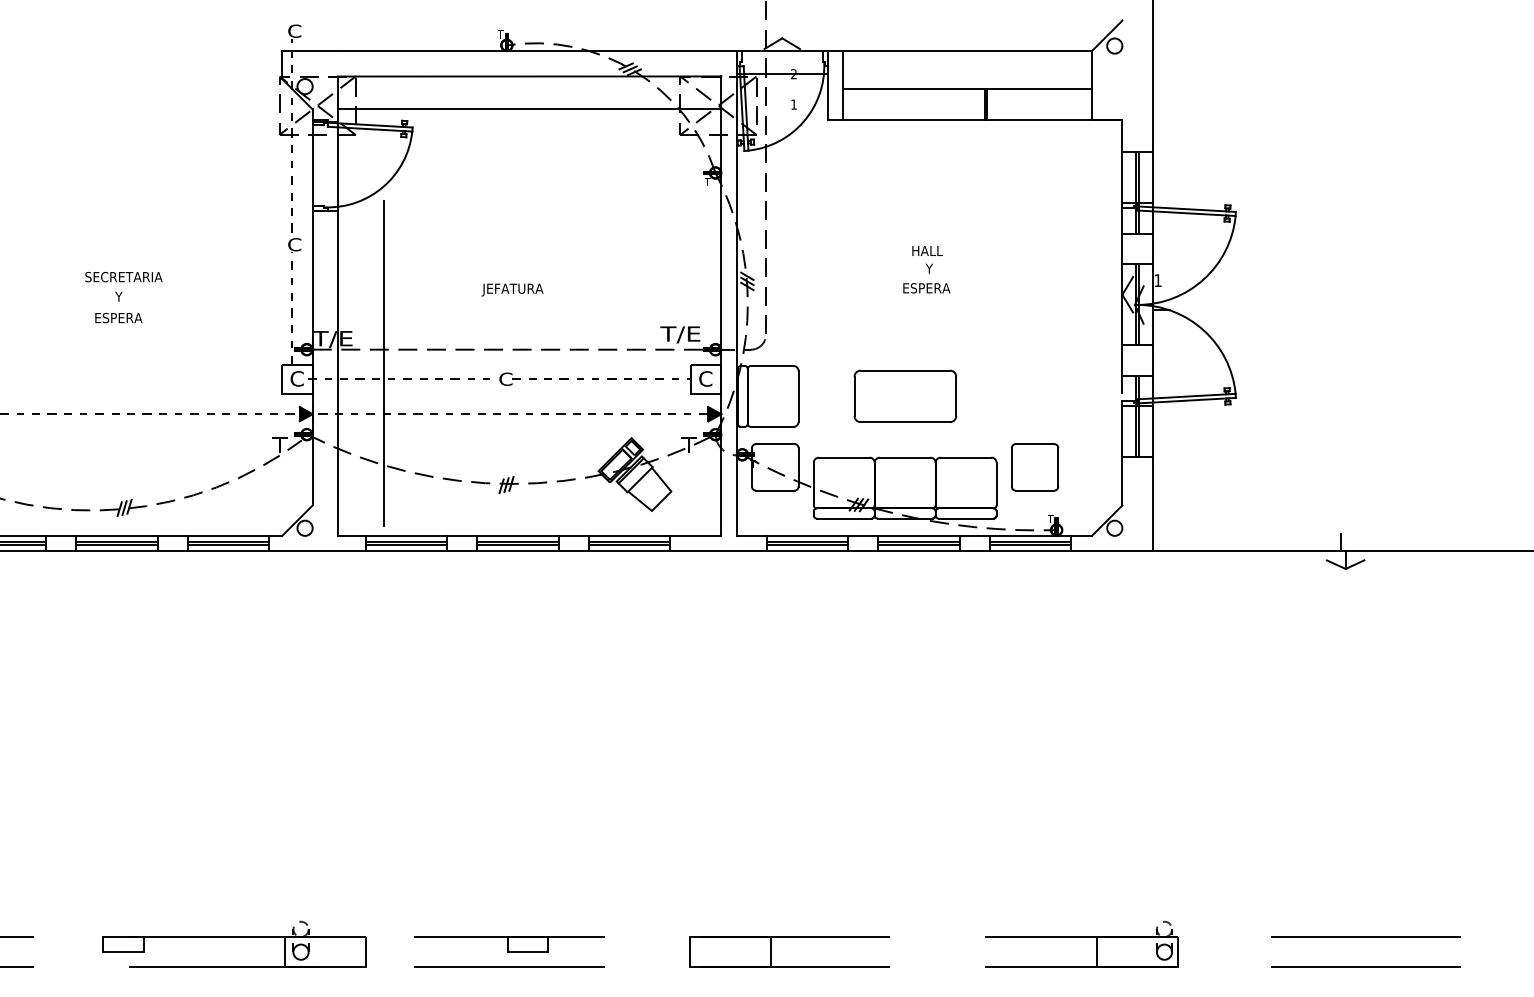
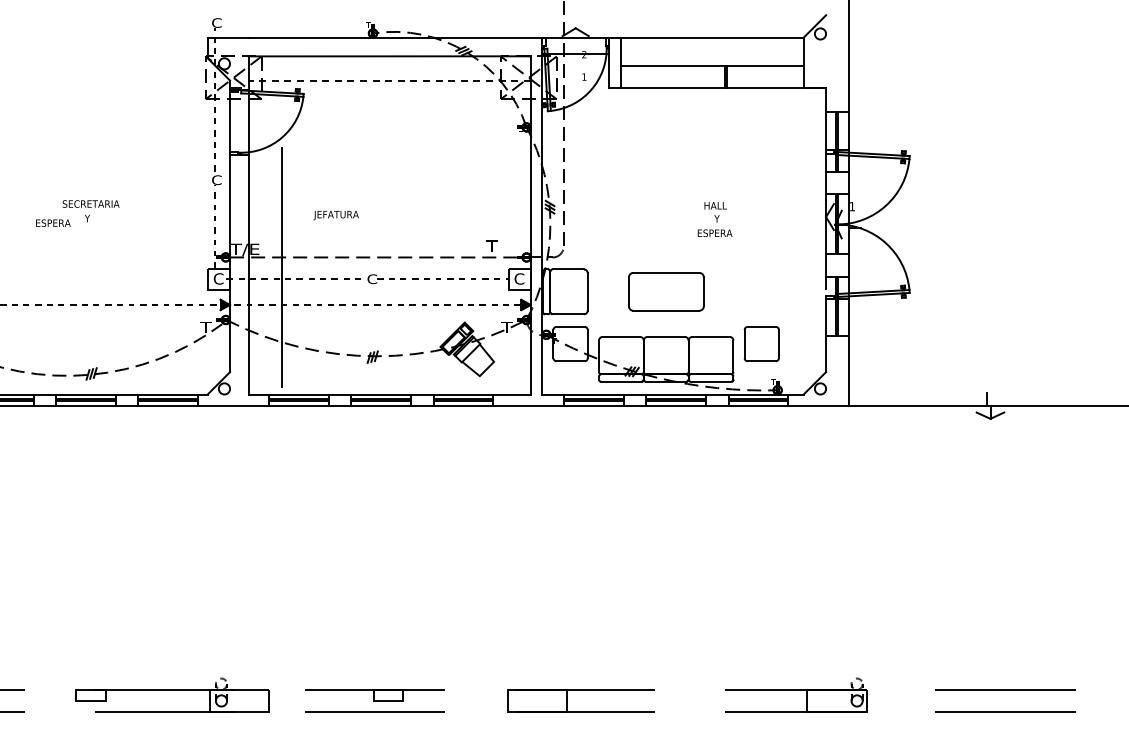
line: (529, 109) -> (389, 80), solid -> dashed
text: (925, 269) -> (714, 219), moved
text: (511, 289) -> (335, 215), moved
text: (118, 317) -> (53, 222), moved
text: (680, 334) -> (500, 246), T/E -> T

